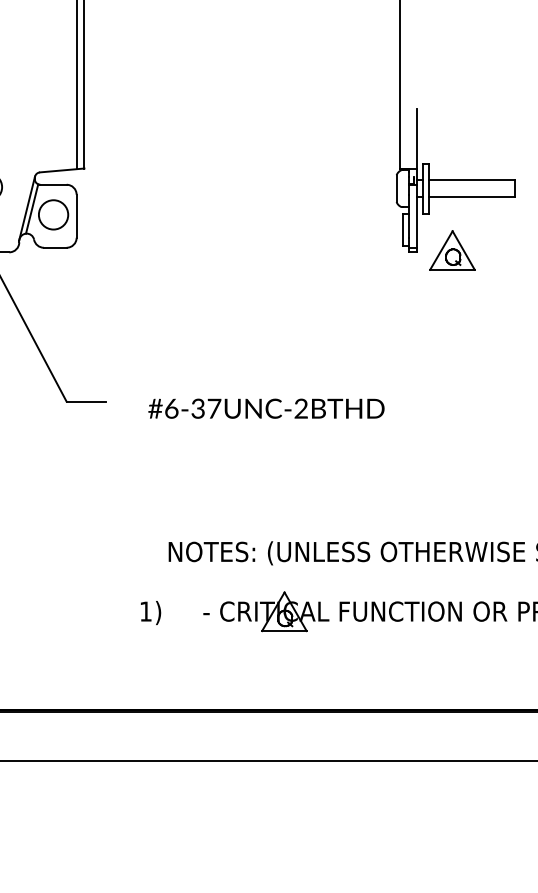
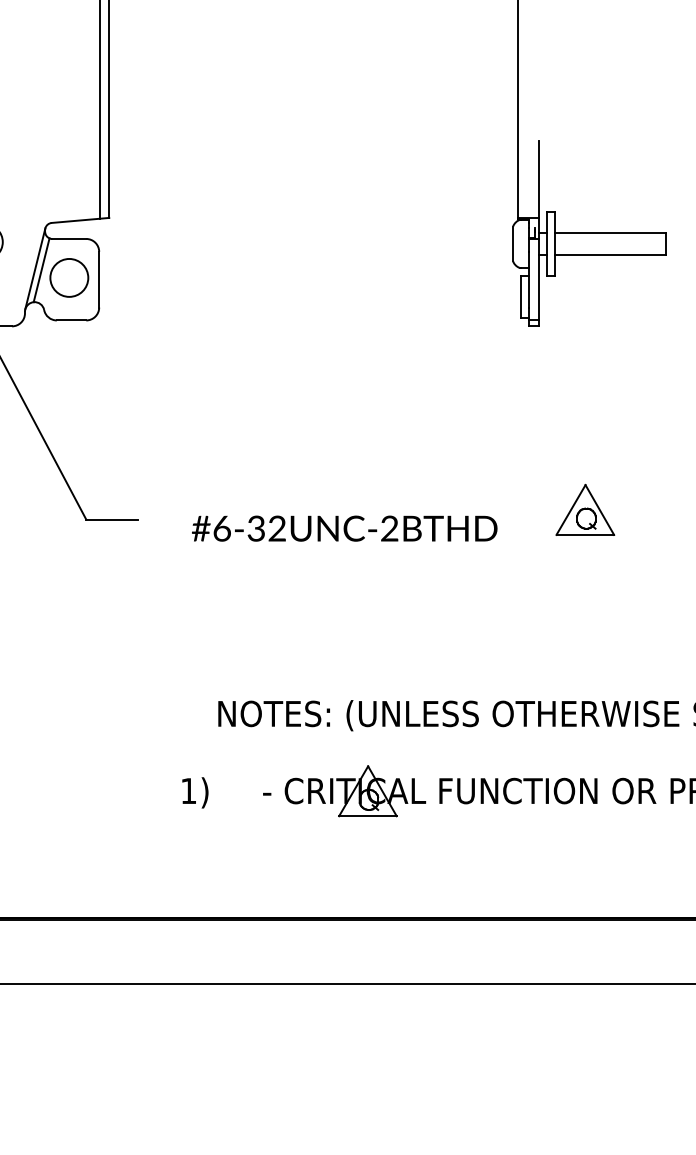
part: (452, 250) -> (585, 509), moved
text: (214, 408) -> (277, 528), #6-37UNC-2B -> #6-32UNC-2B

